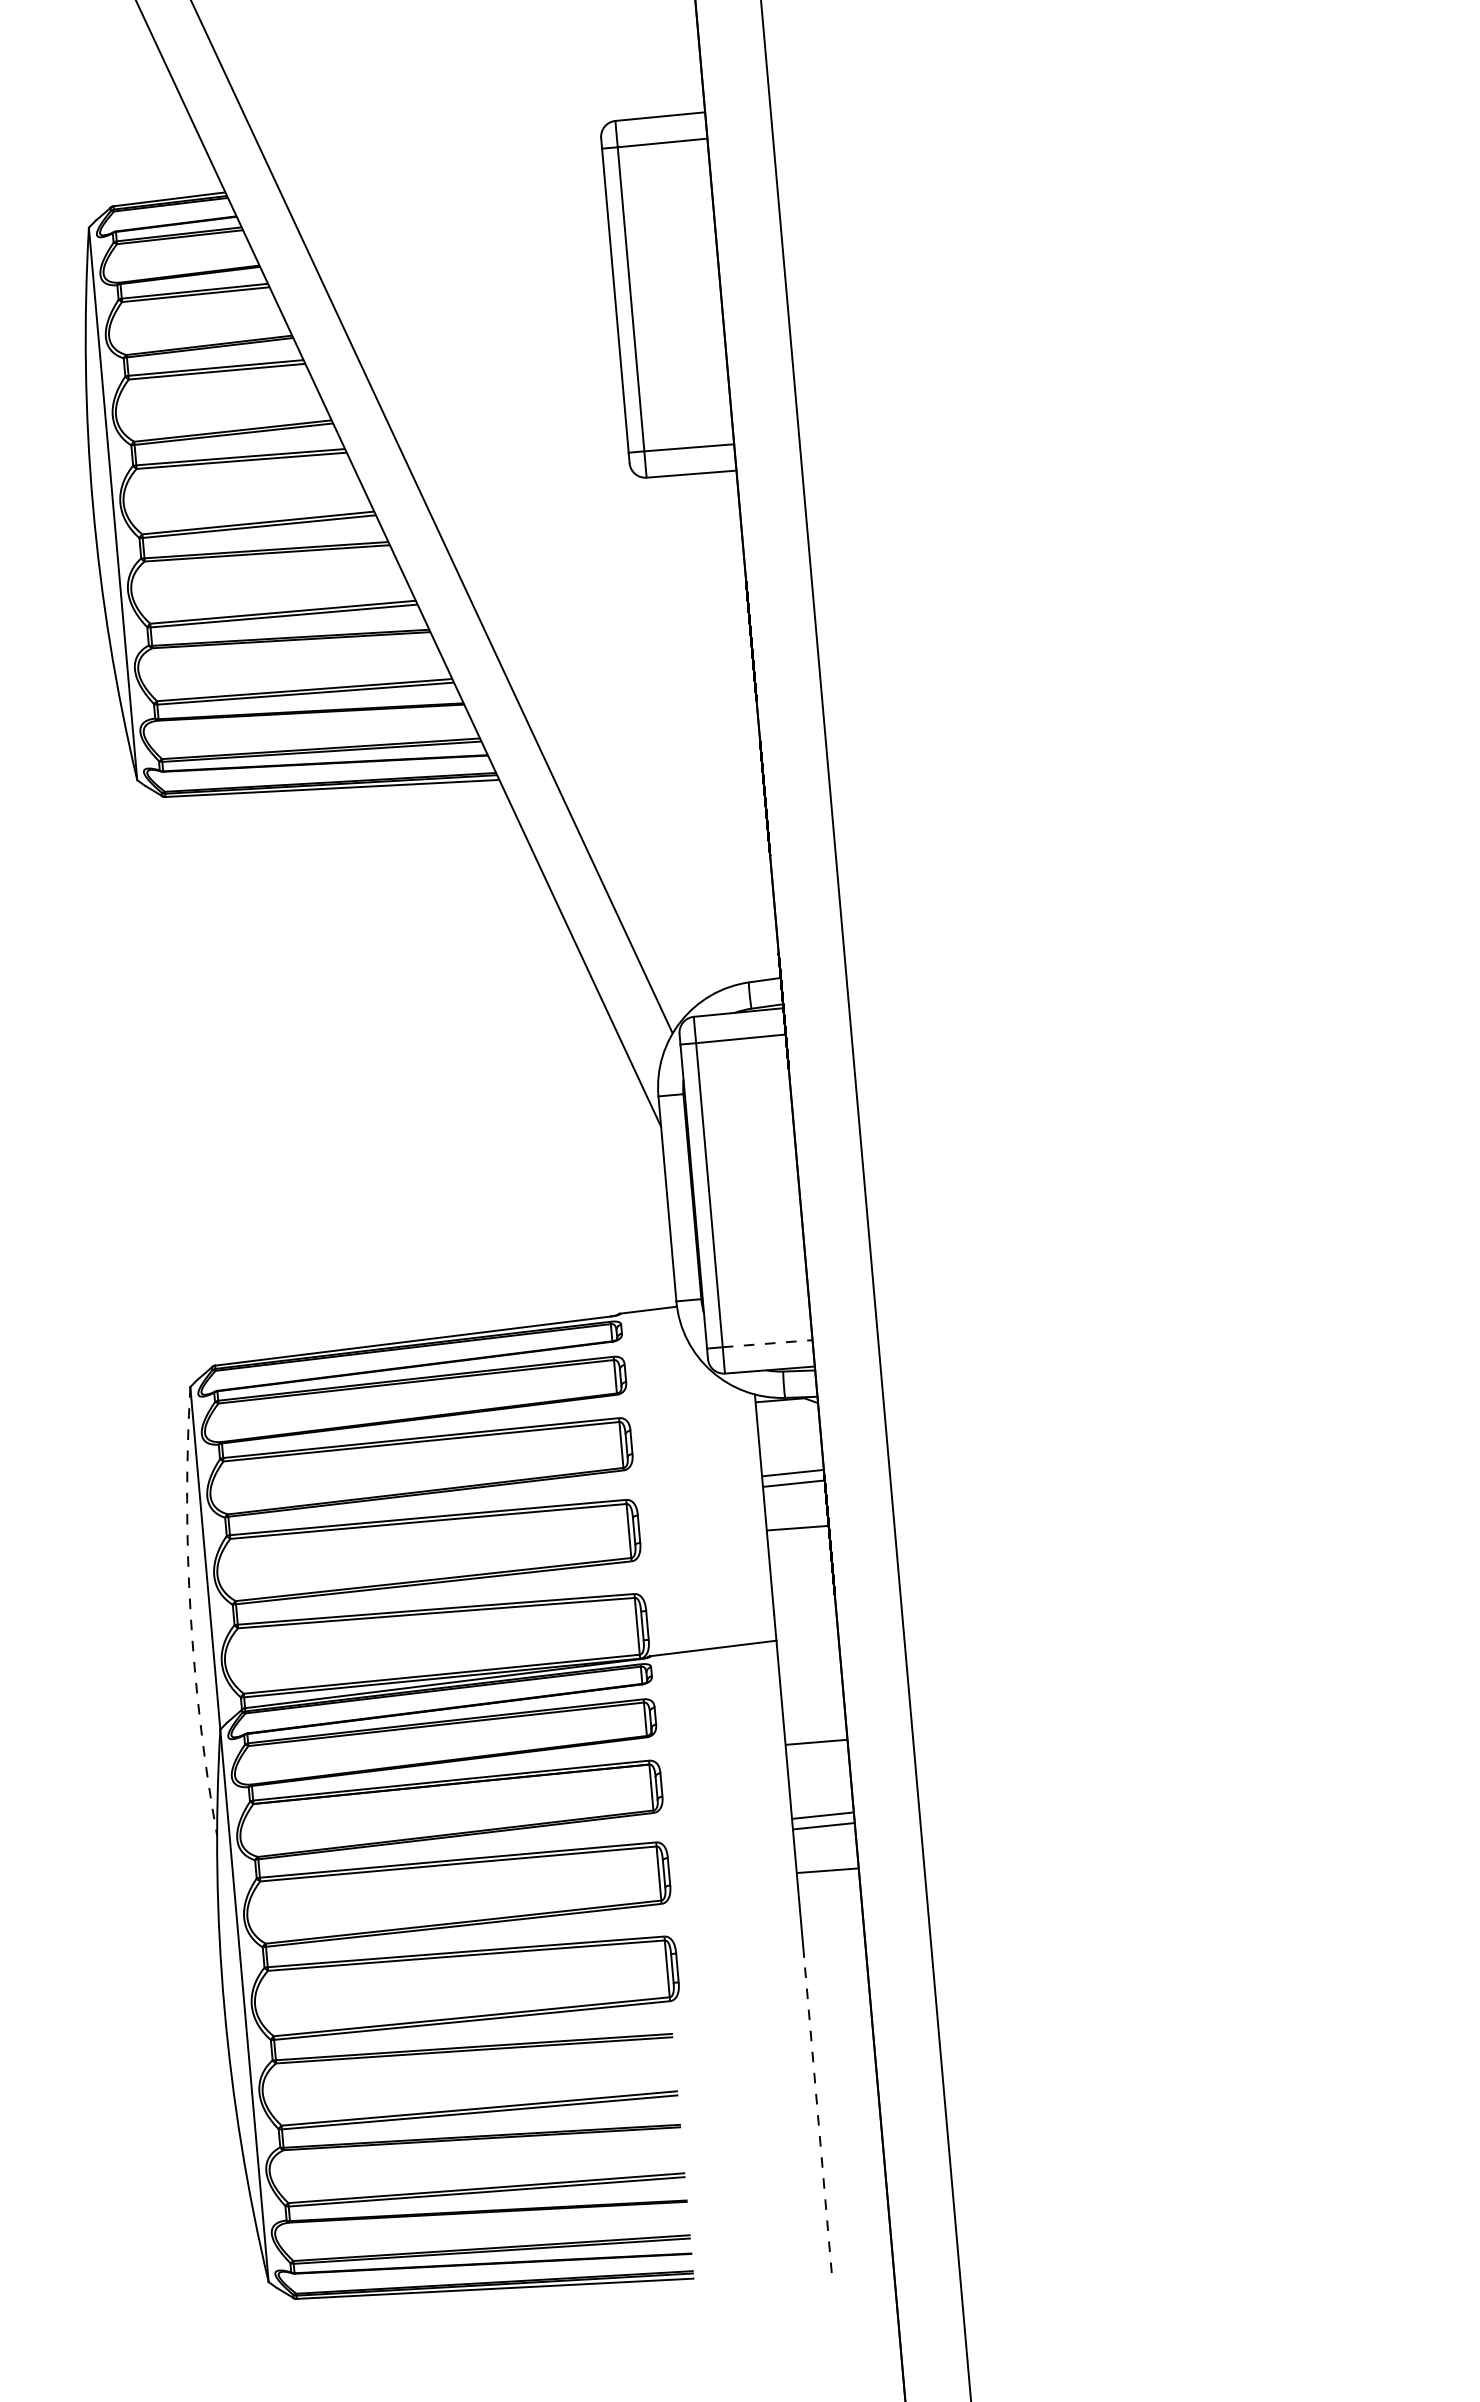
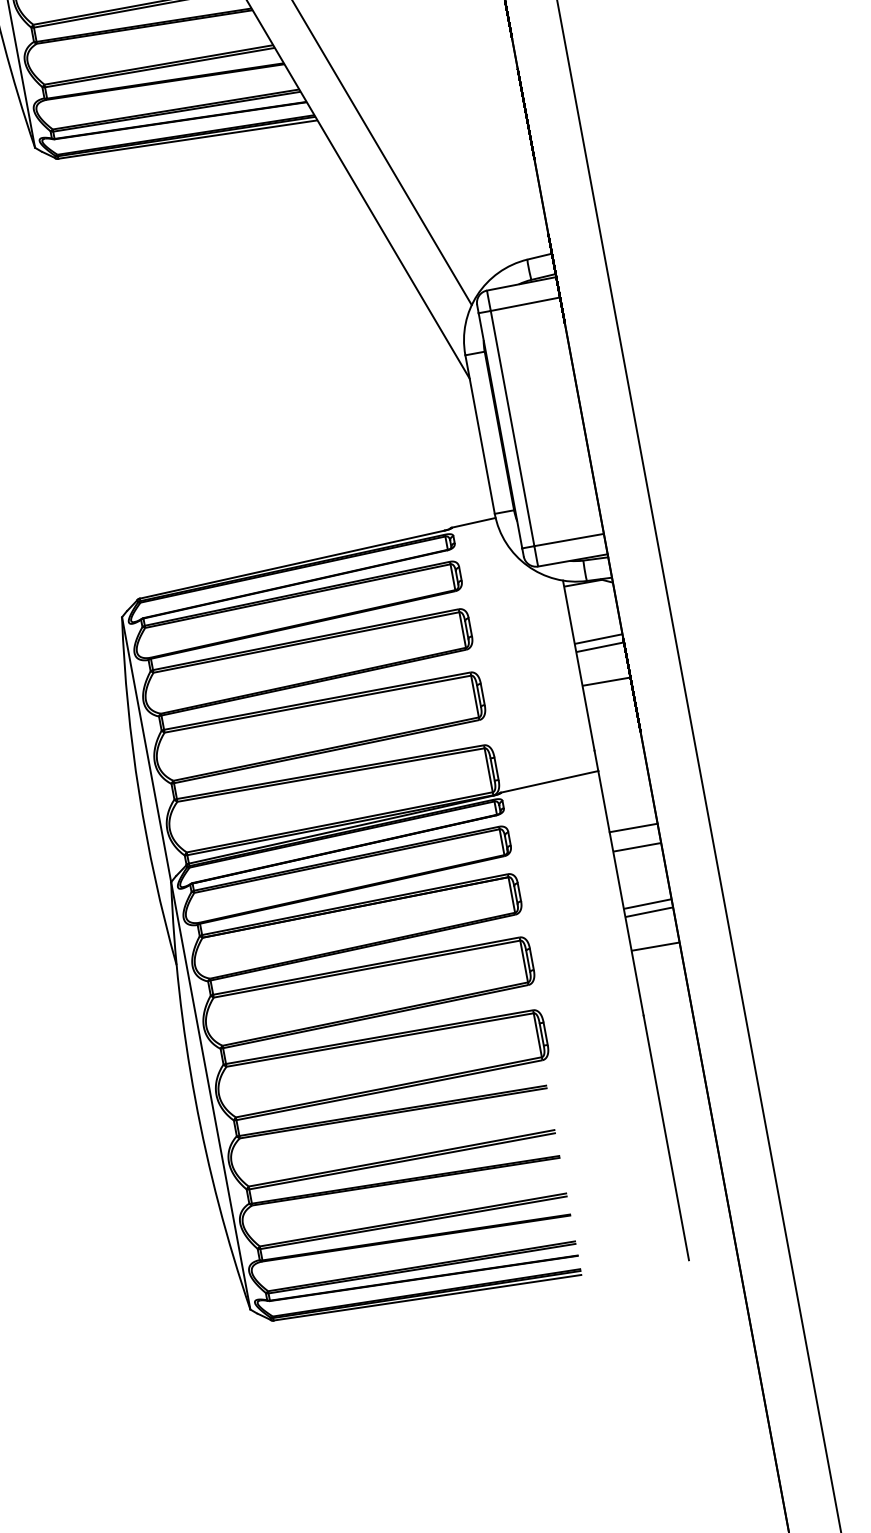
line: (768, 1343) -> (569, 539), dashed -> solid
arc: (190, 1612) -> (139, 793), dashed -> solid
line: (814, 1716) -> (633, 827), added
line: (817, 2115) -> (666, 1138), dashed -> solid

